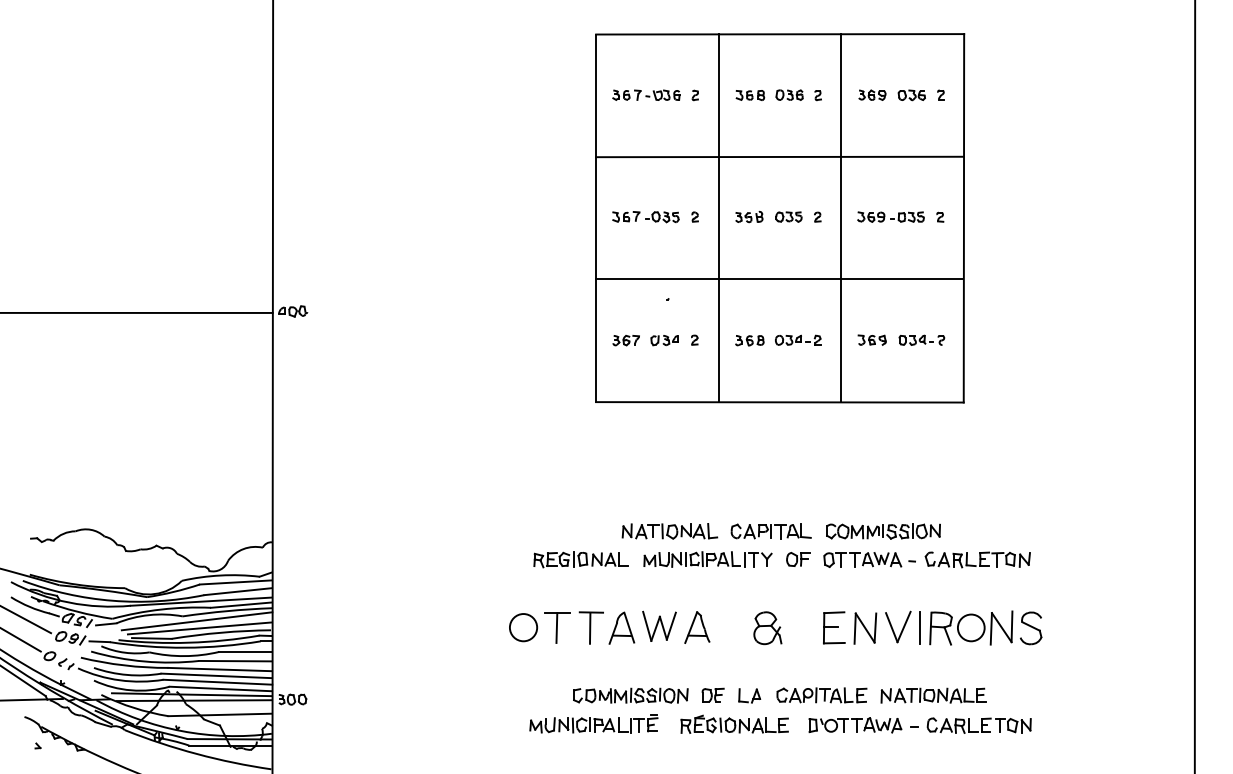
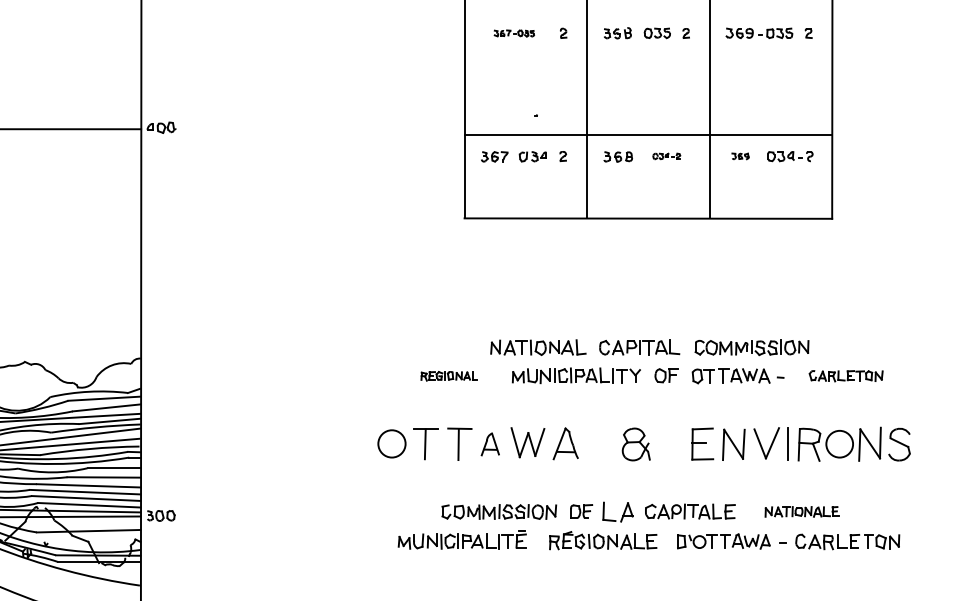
part: (645, 217) -> (513, 33), size x0.6
line: (779, 279) -> (647, 134), moved
part: (798, 339) -> (666, 155), size x0.6
part: (871, 339) -> (739, 155), size x0.6
part: (580, 559) -> (448, 375), size x0.6
part: (977, 559) -> (845, 375), size x0.7
part: (621, 627) -> (489, 443), size x0.7
part: (749, 695) -> (617, 511), size x1.4
part: (933, 695) -> (801, 511), size x0.7

